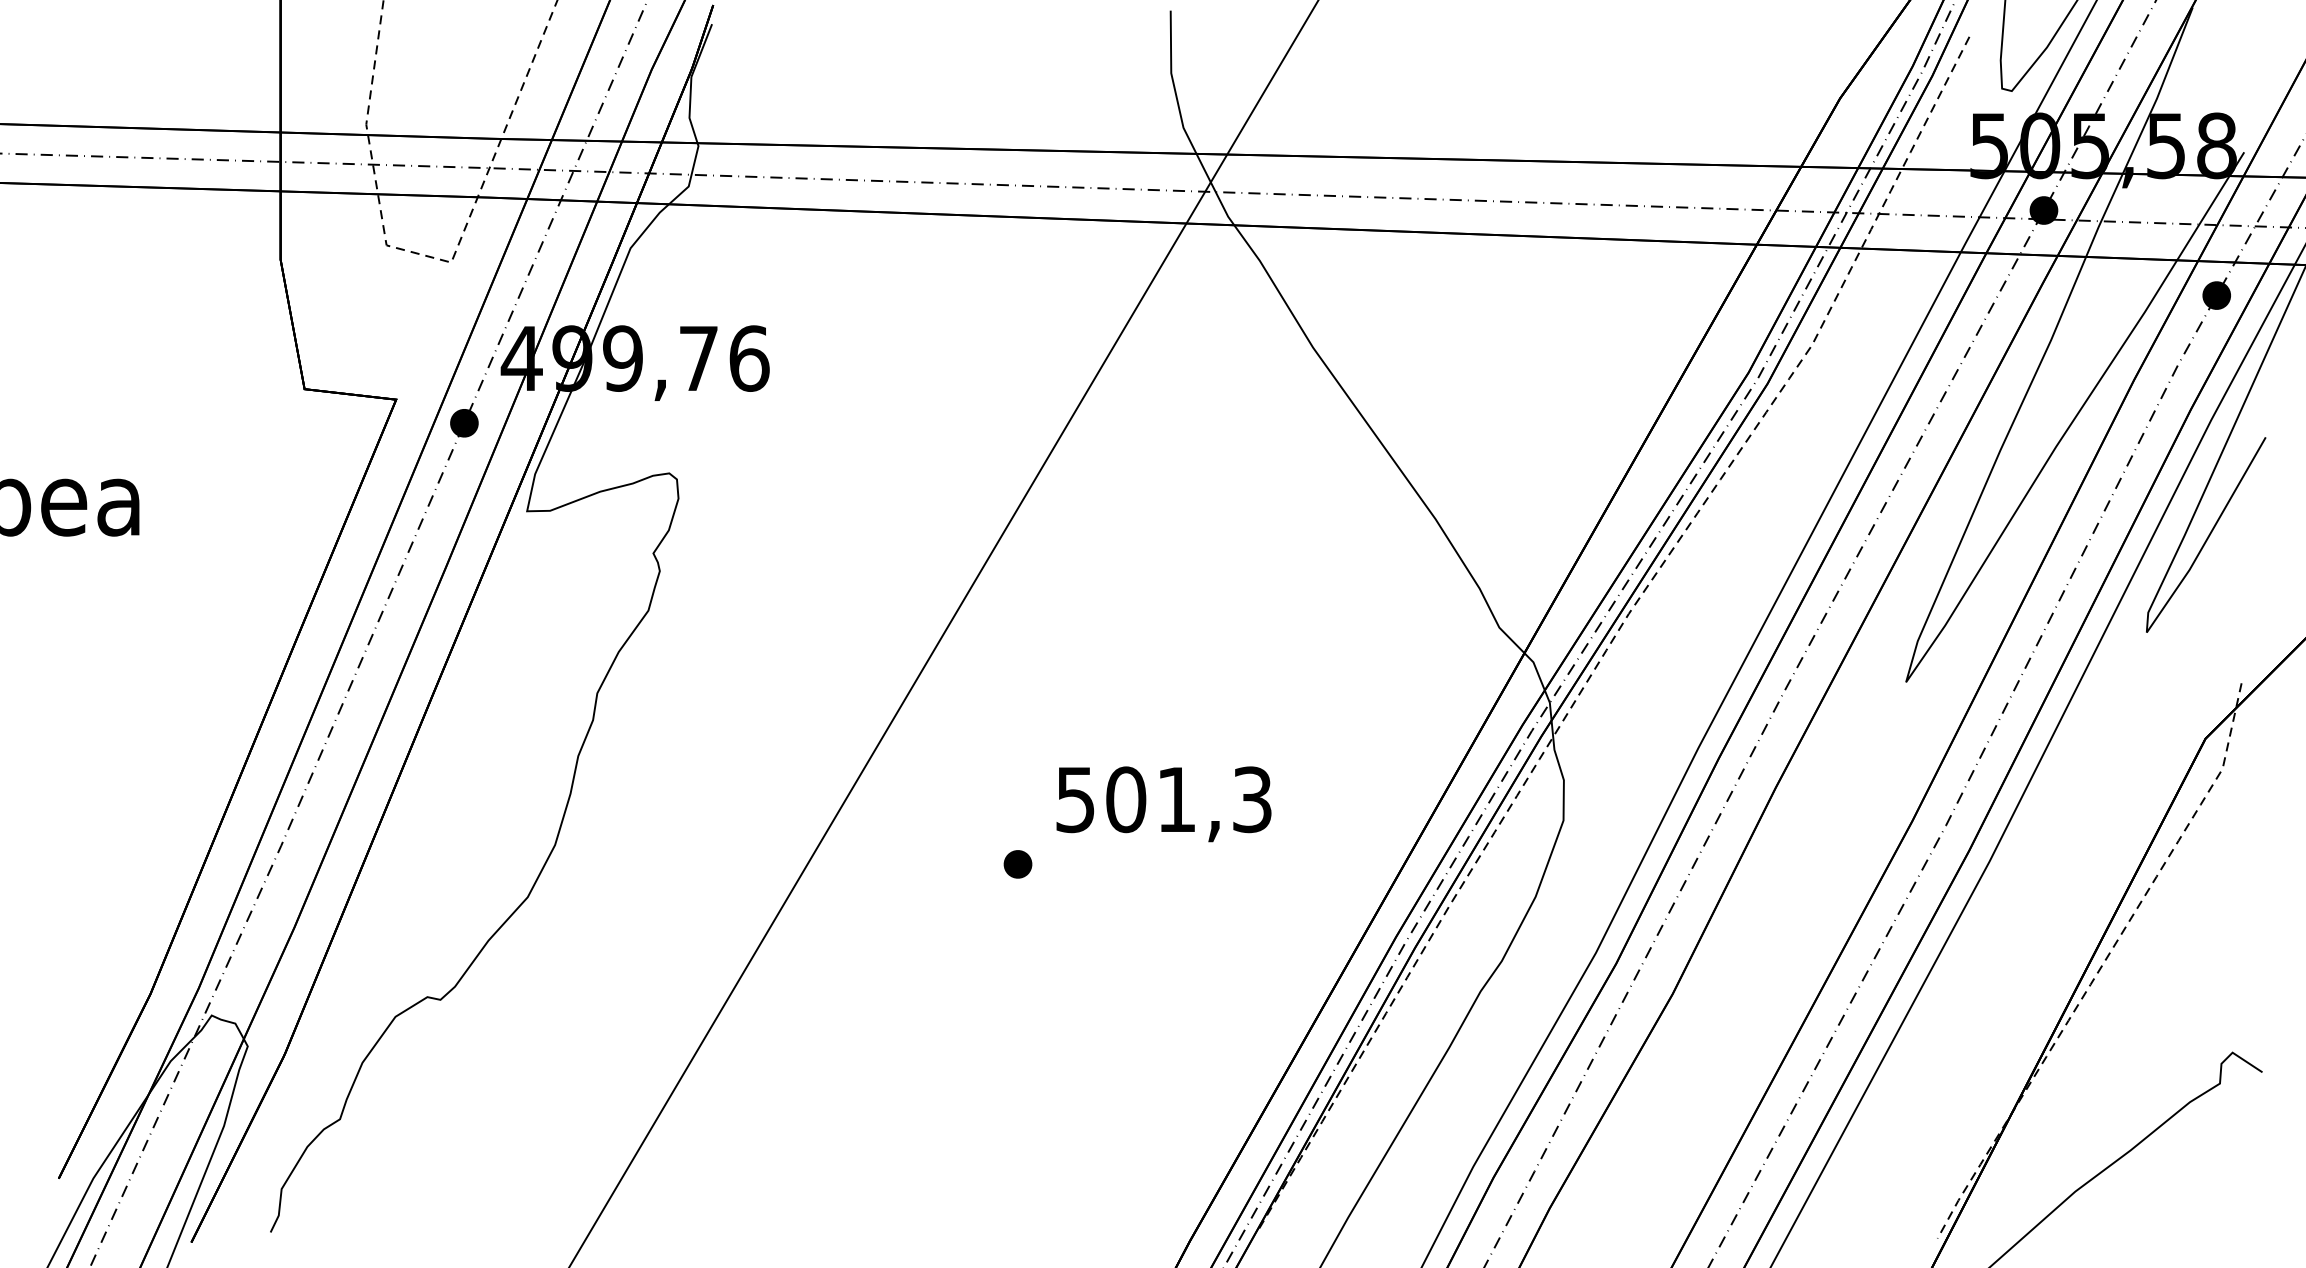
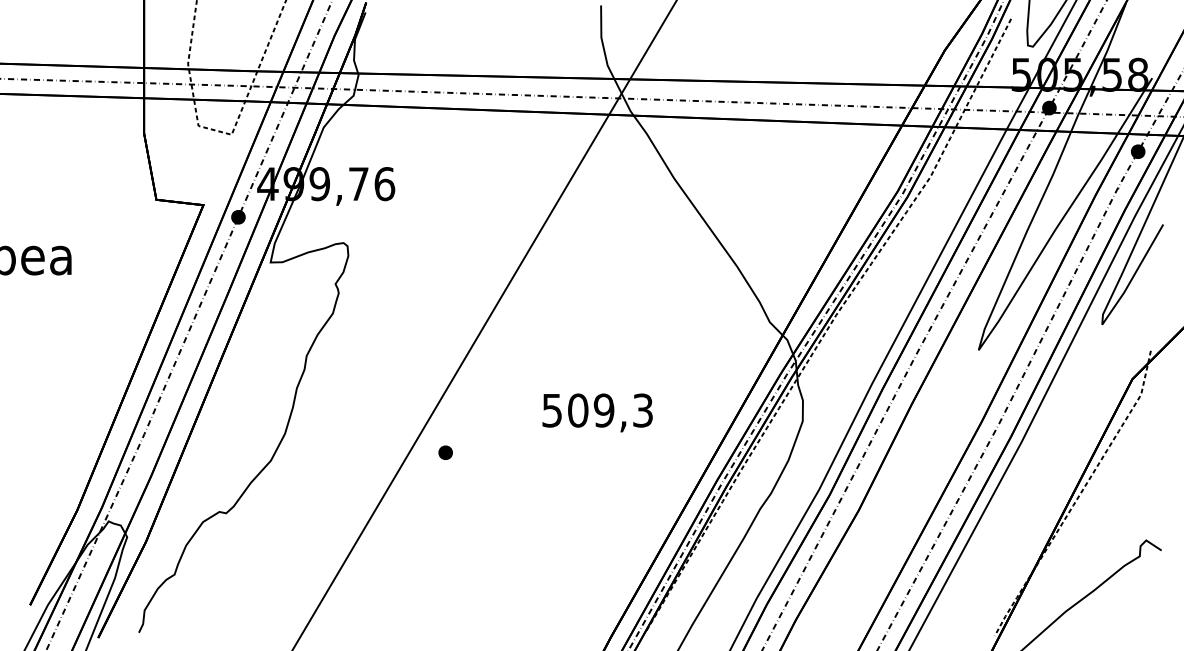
text: (1175, 799) -> (603, 410), 501,3 -> 509,3
part: (1017, 863) -> (445, 452), moved

